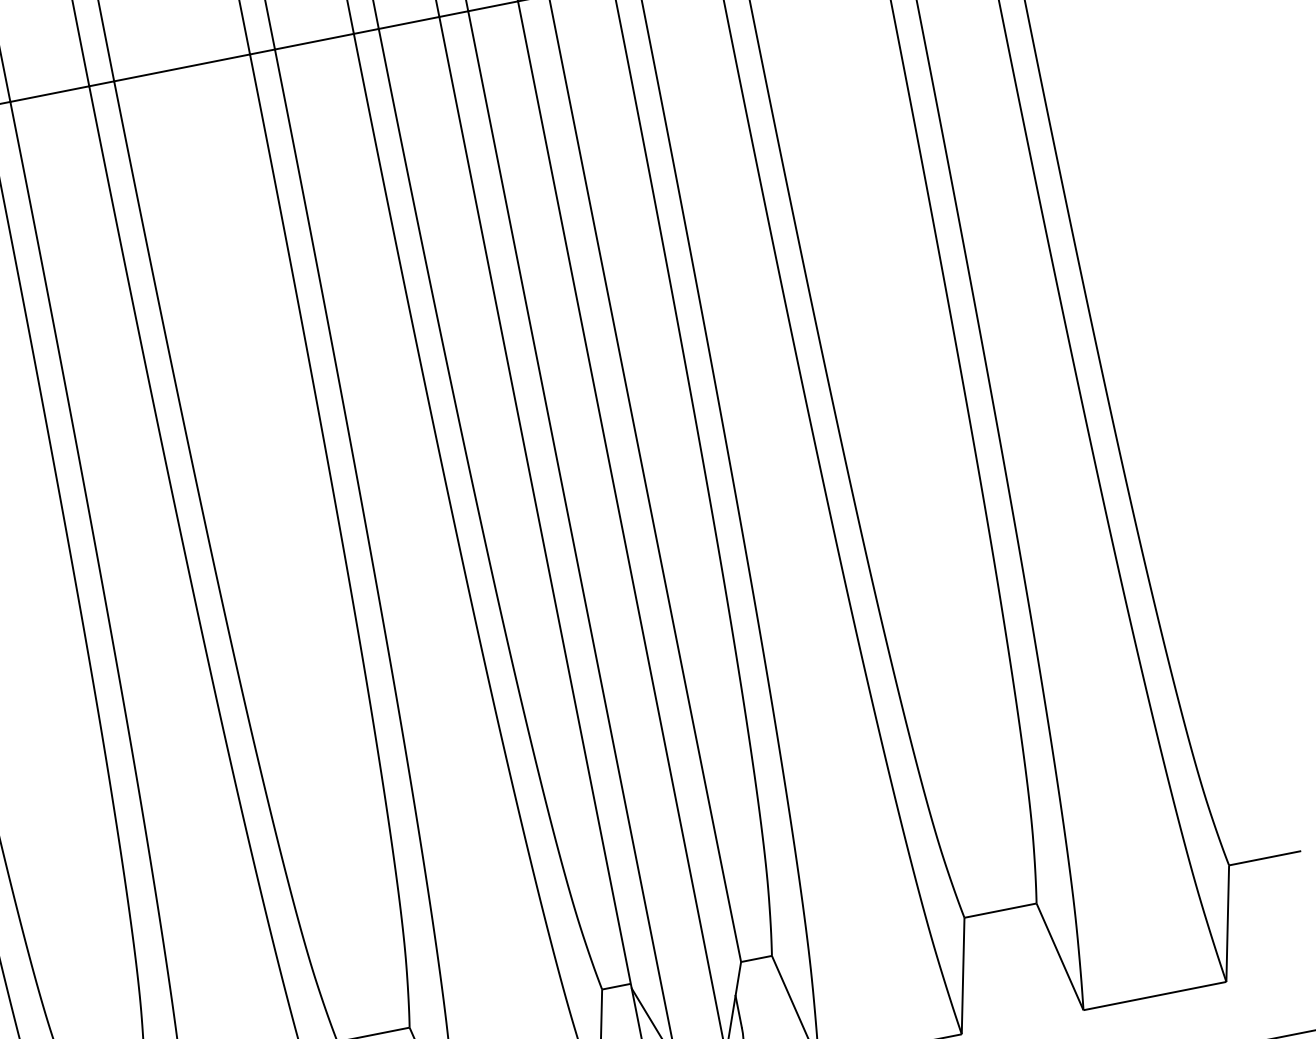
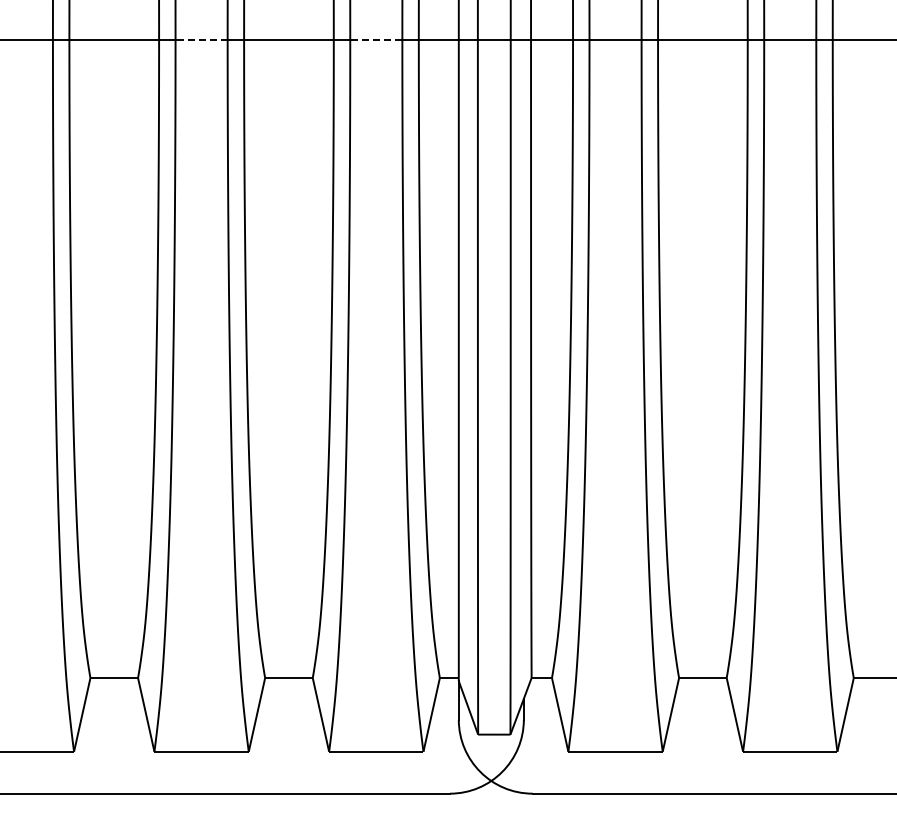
line: (313, 41) -> (375, 39), solid -> dashed
line: (49, 93) -> (201, 39), solid -> dashed

